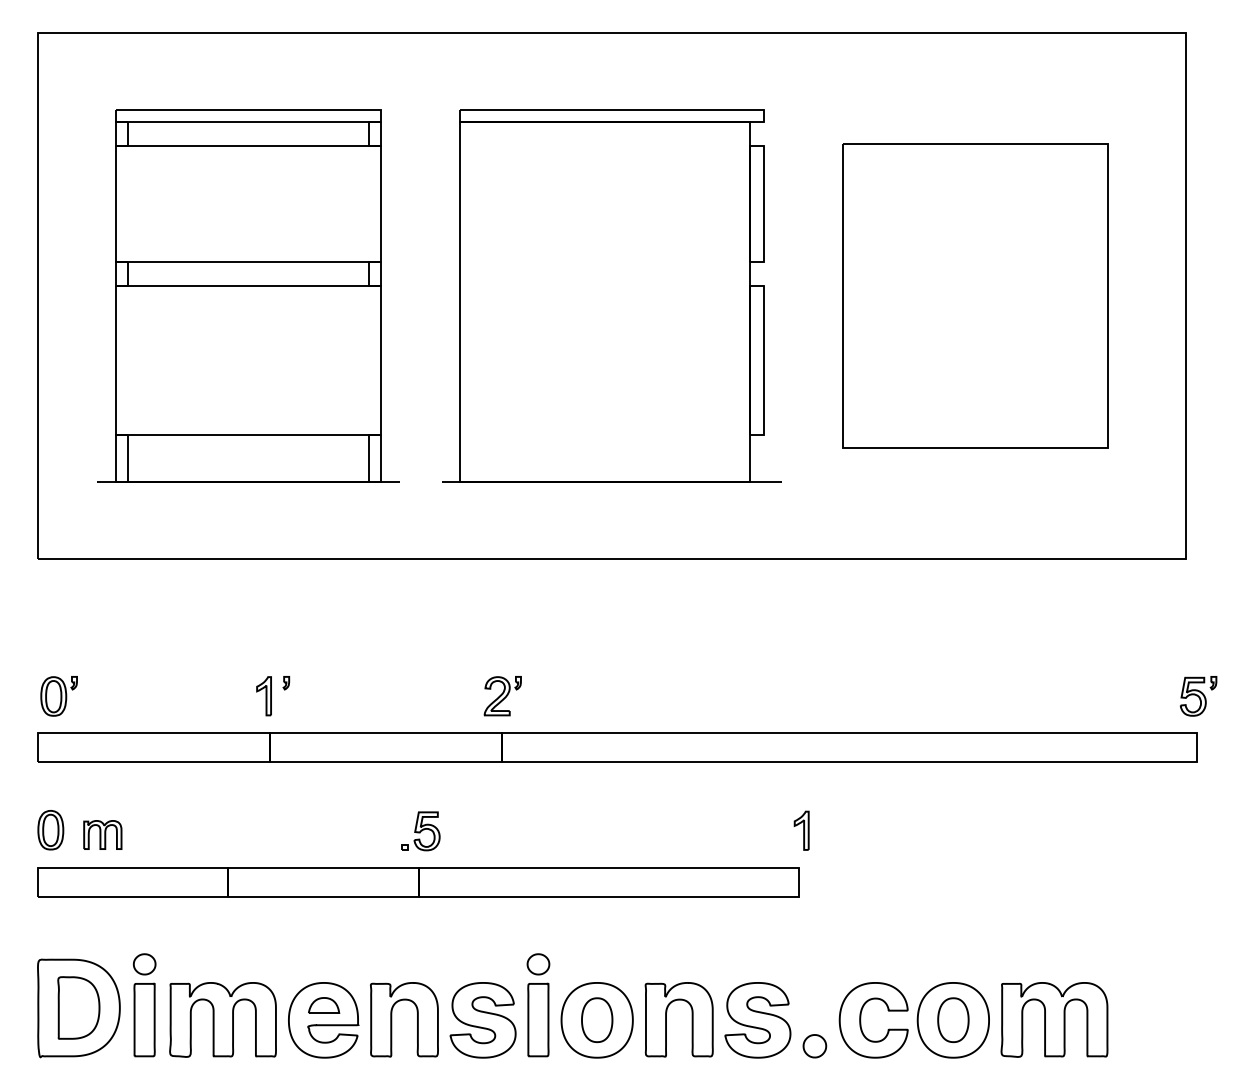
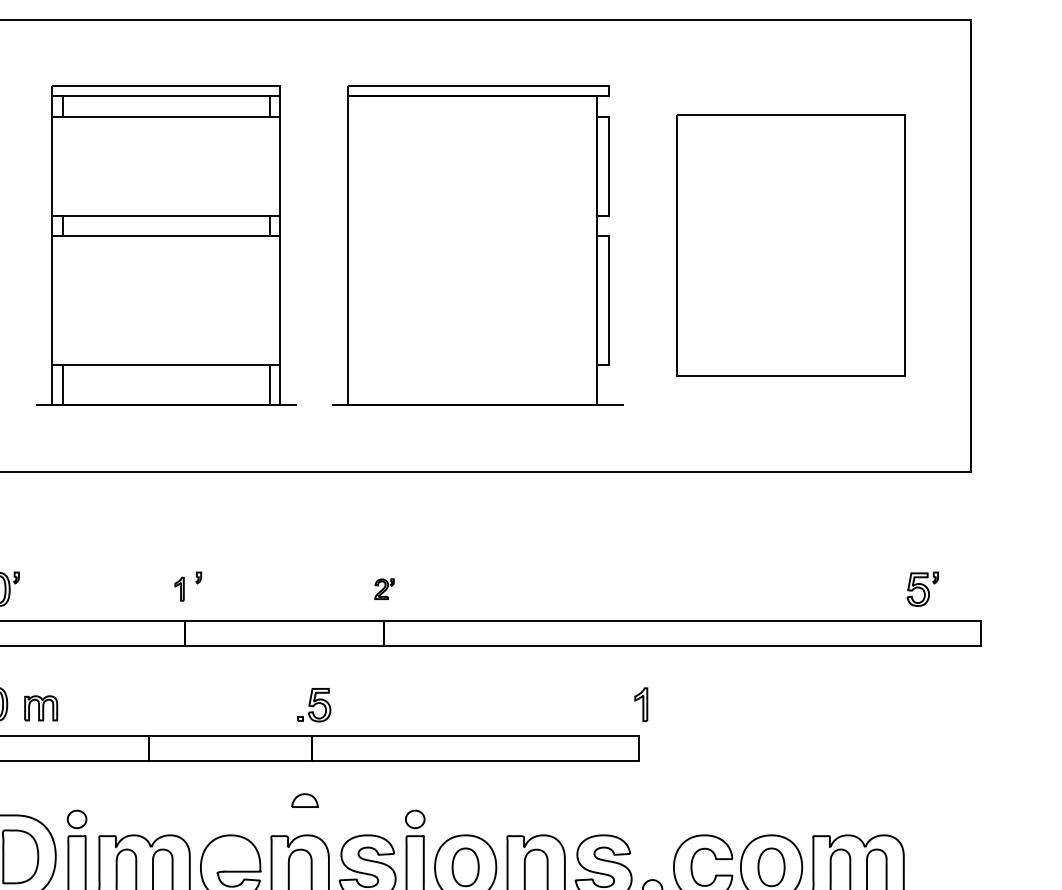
part: (263, 696) -> (179, 589), size x0.7
part: (502, 696) -> (384, 589), size x0.6
part: (1198, 696) -> (922, 589), moved
part: (324, 1005) -> (305, 800), moved

